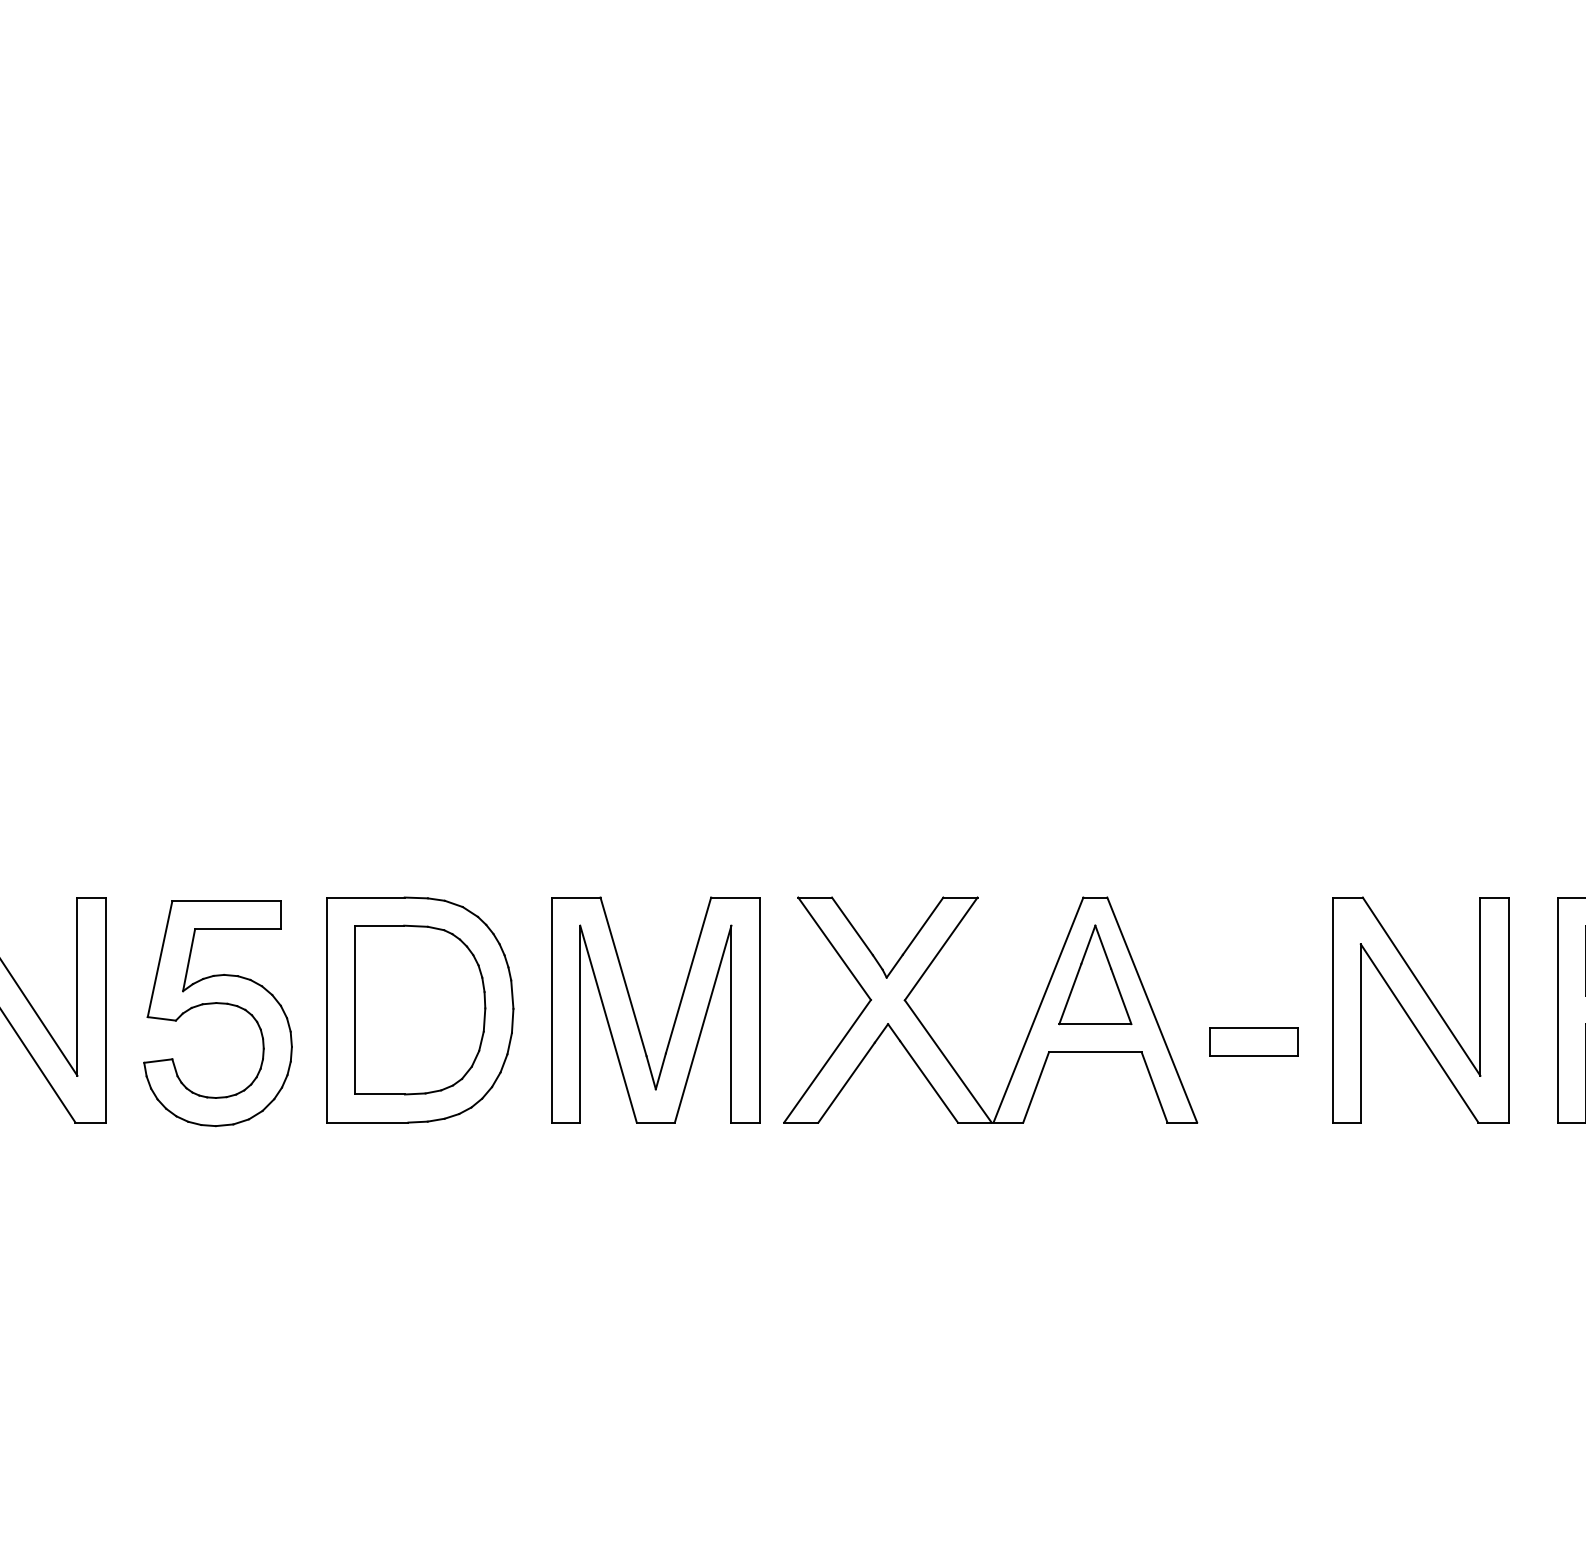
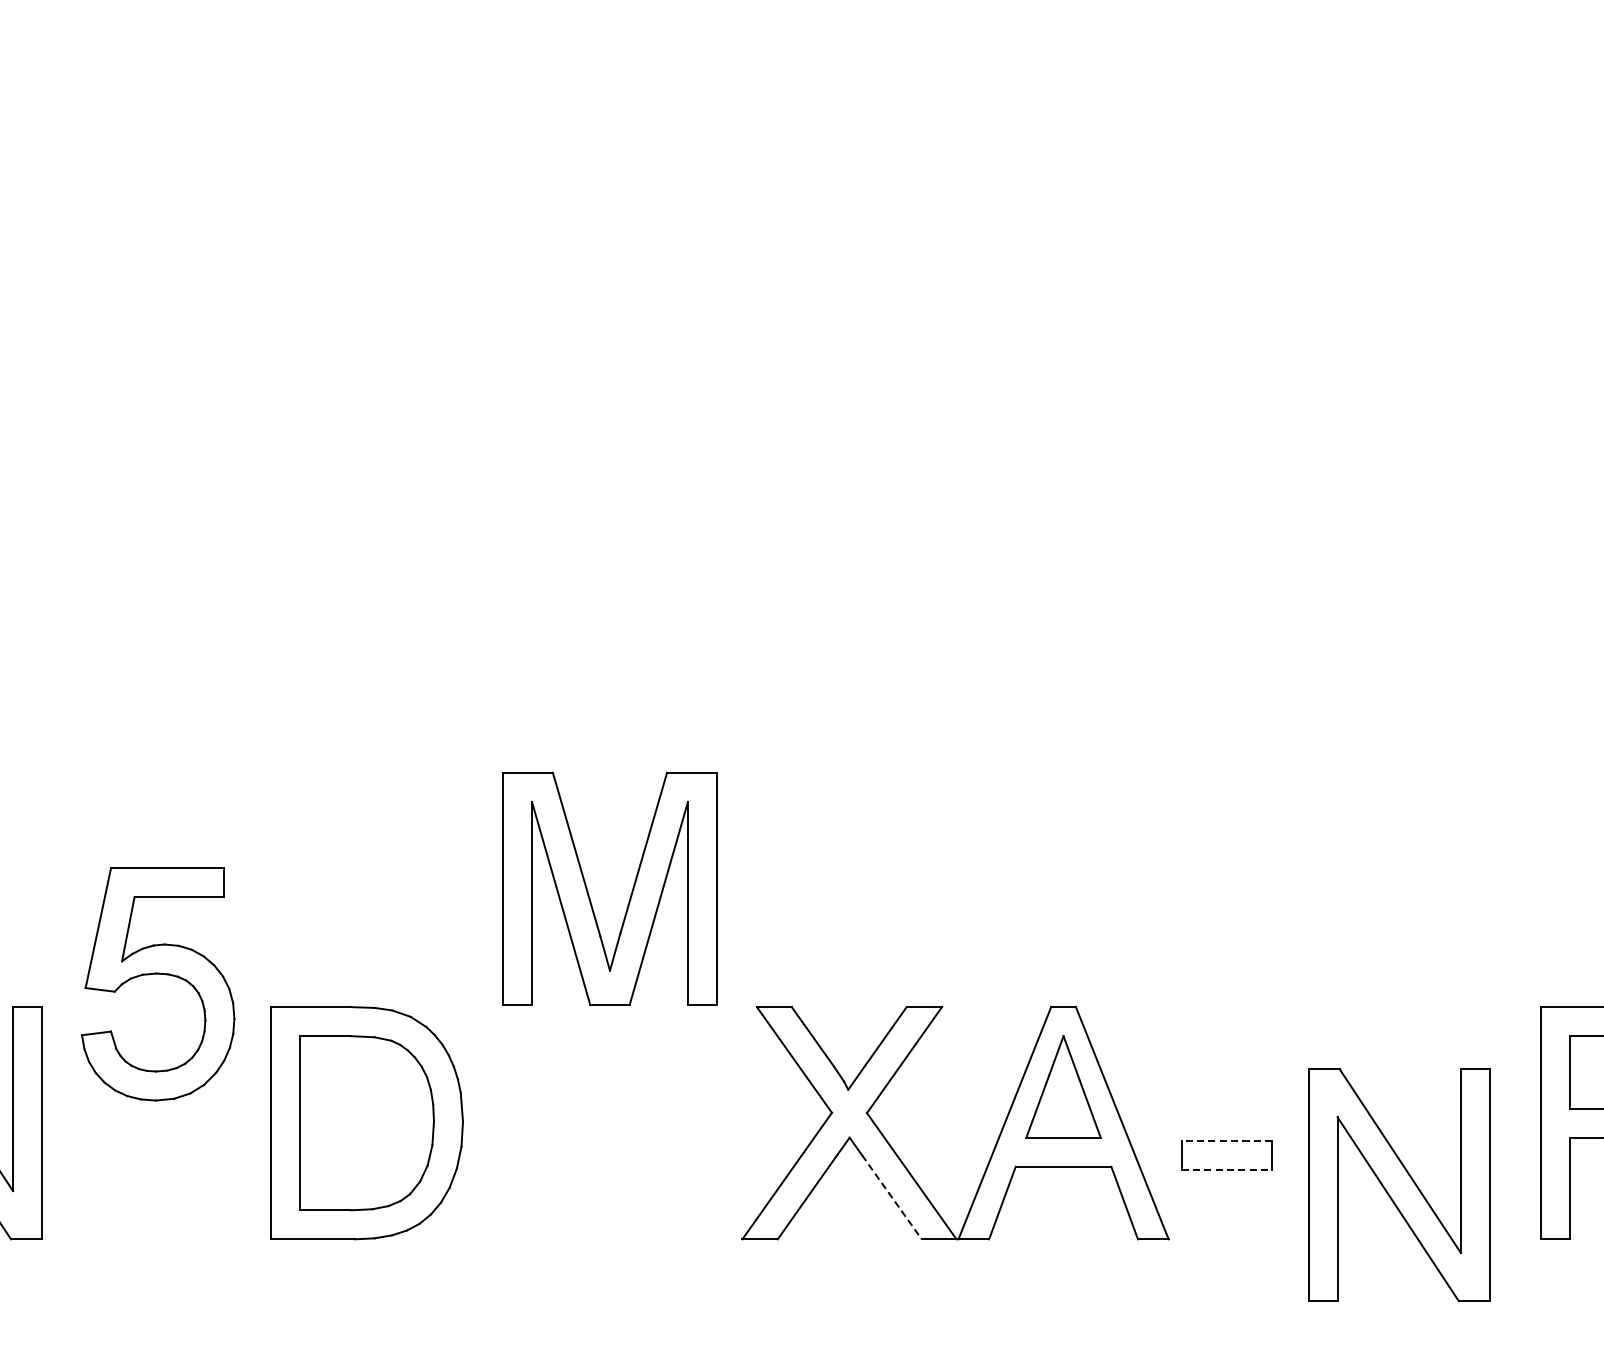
part: (218, 1004) -> (158, 975), moved
part: (1420, 1009) -> (1399, 1184), moved
part: (635, 1013) -> (588, 892), moved
line: (1253, 1027) -> (1226, 1141), solid -> dashed
line: (1253, 1055) -> (1226, 1170), solid -> dashed
line: (929, 1081) -> (892, 1196), solid -> dashed

